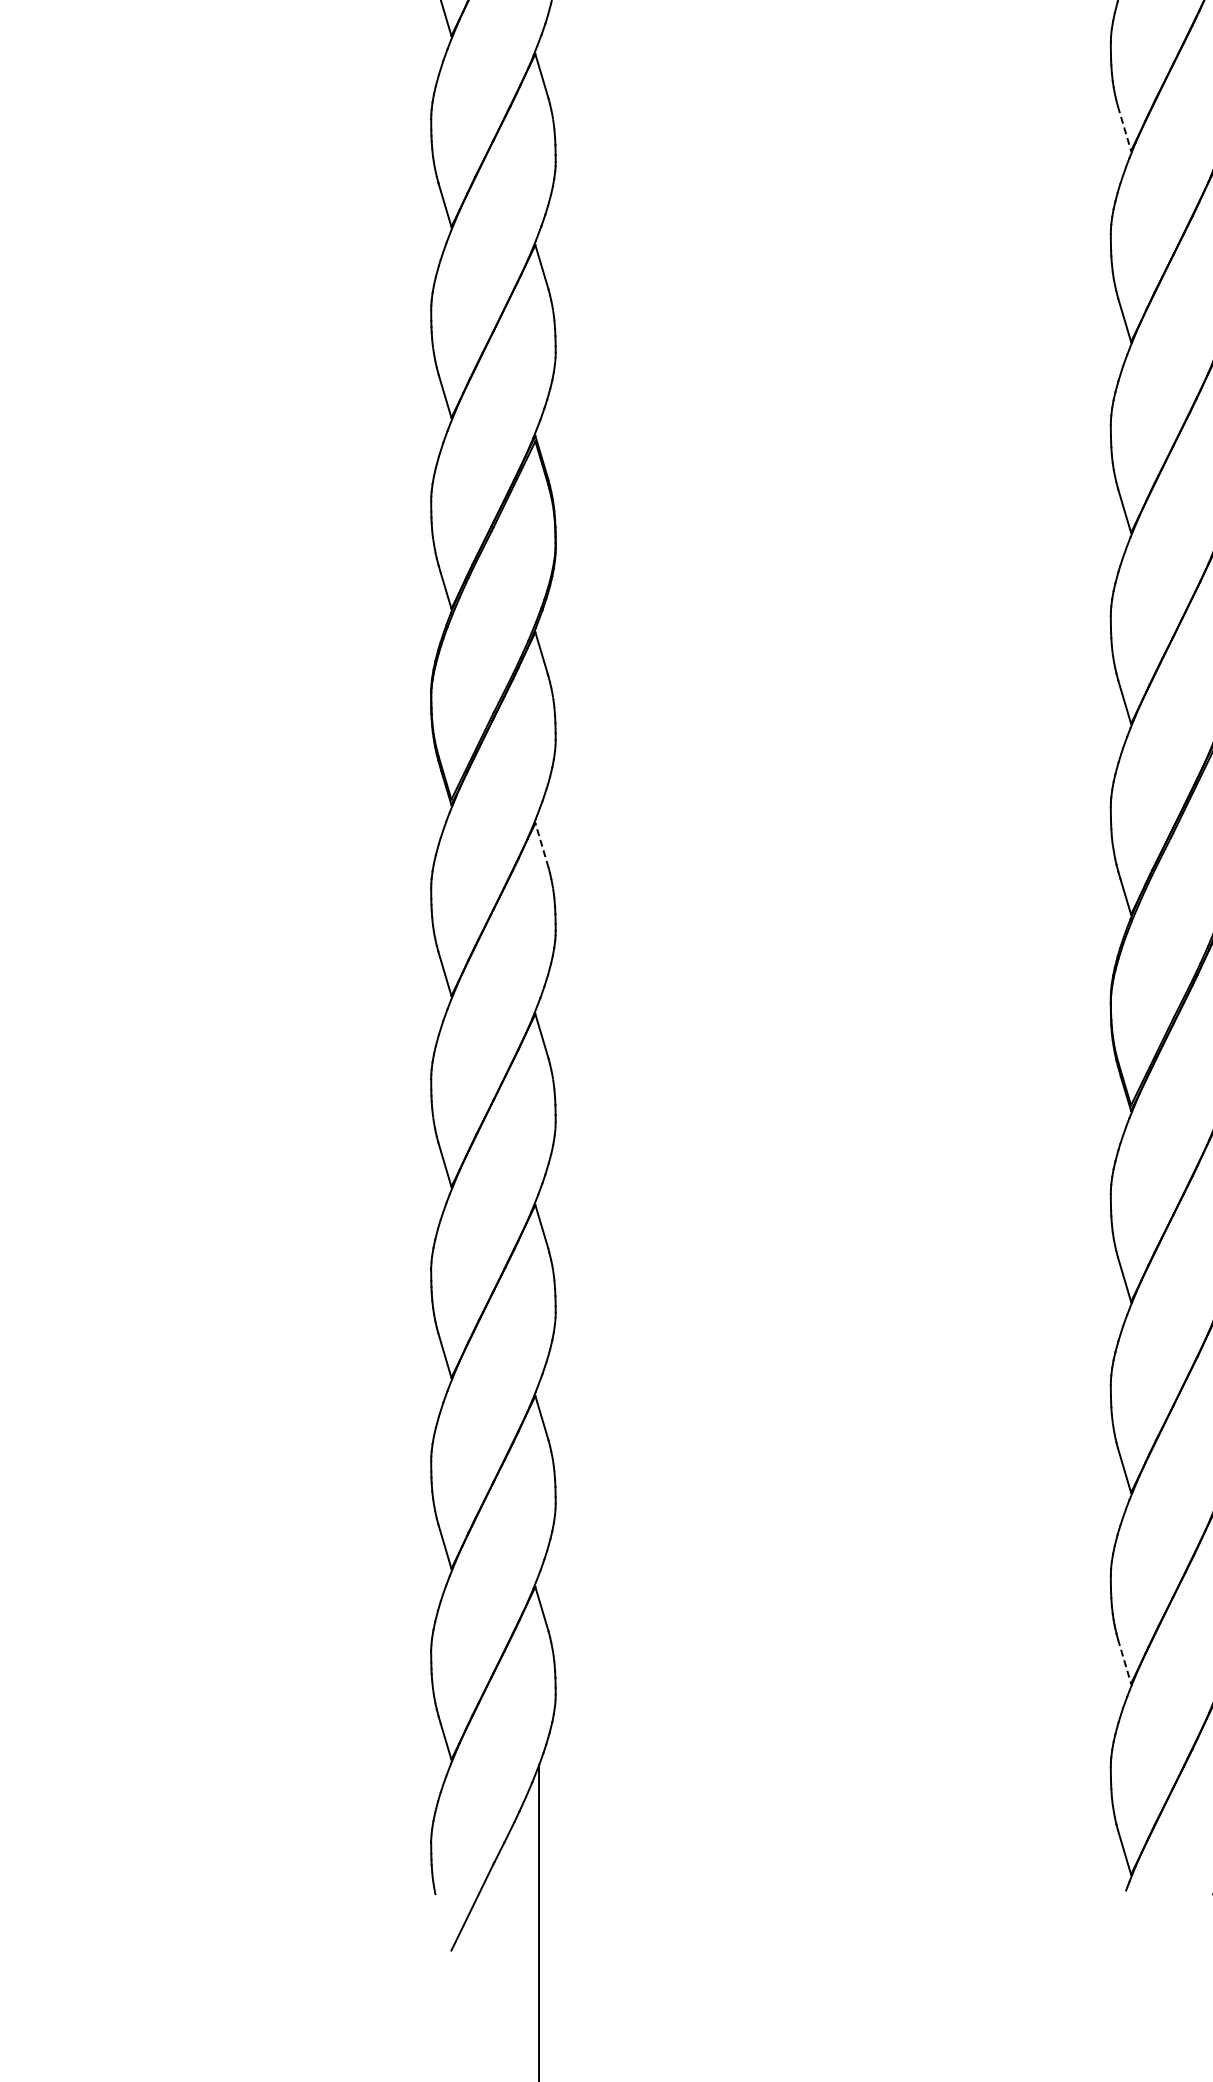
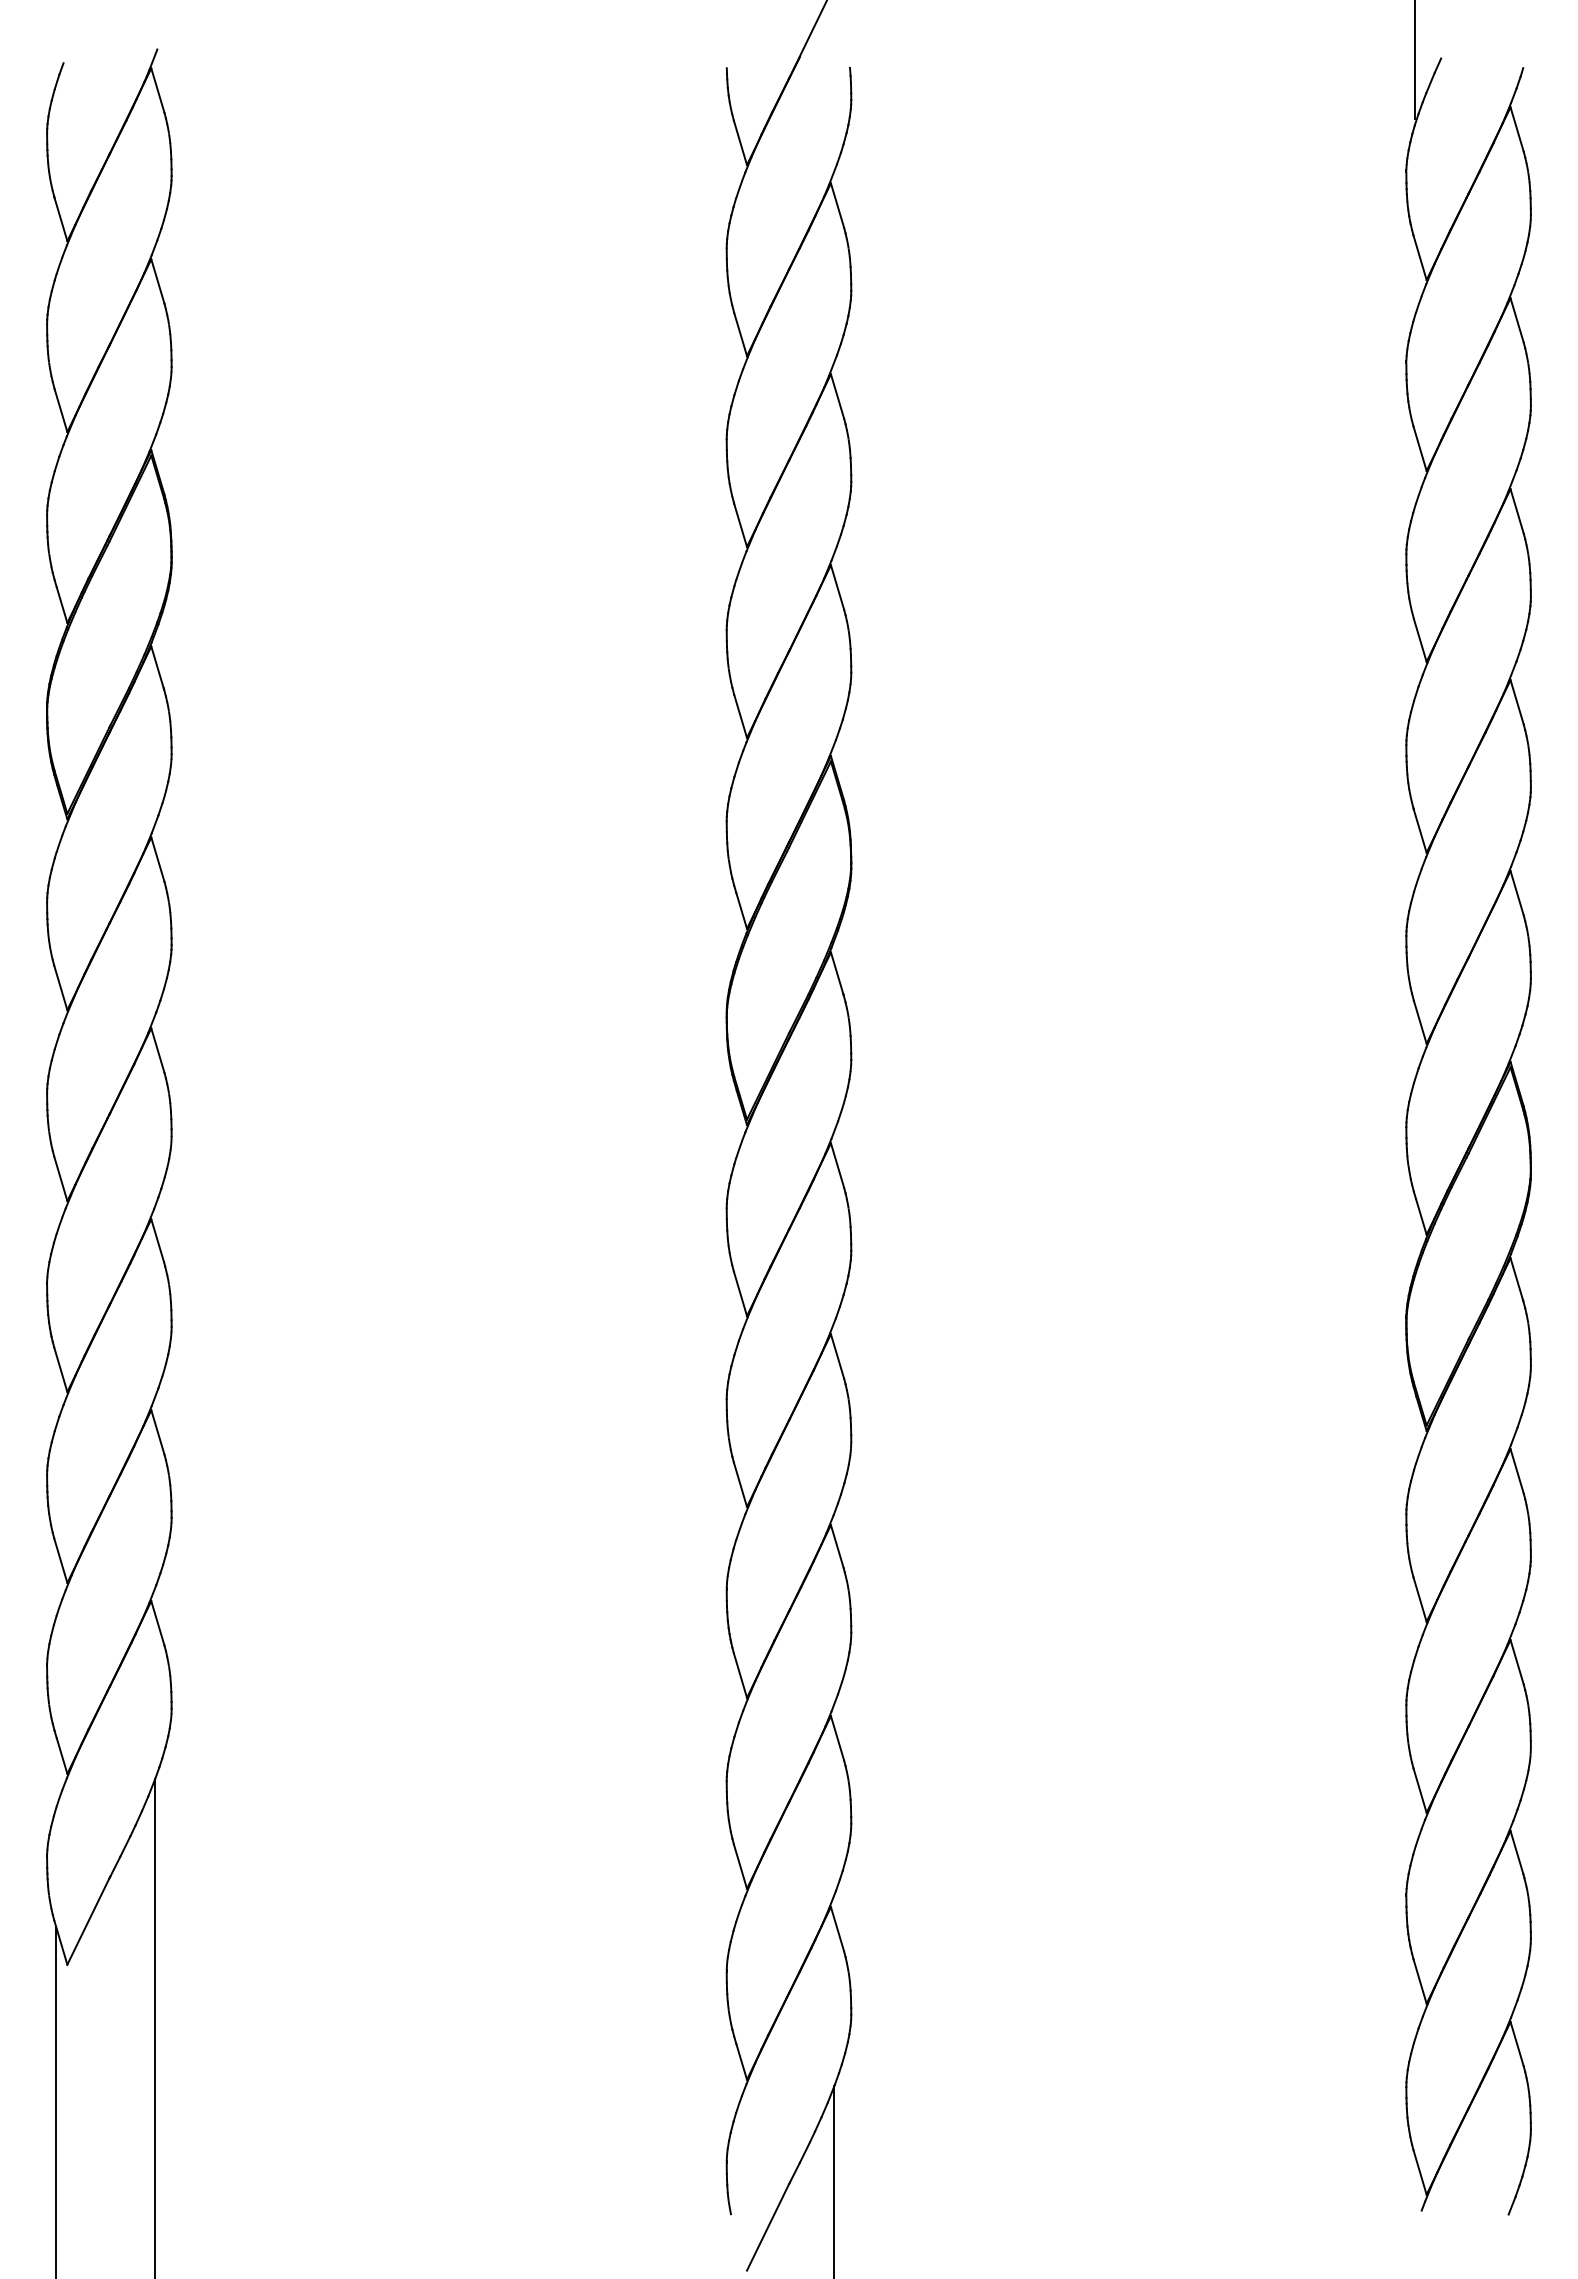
line: (1124, 129) -> (1420, 449), dashed -> solid
line: (541, 845) -> (837, 1165), dashed -> solid
line: (1124, 1661) -> (1420, 1981), dashed -> solid

